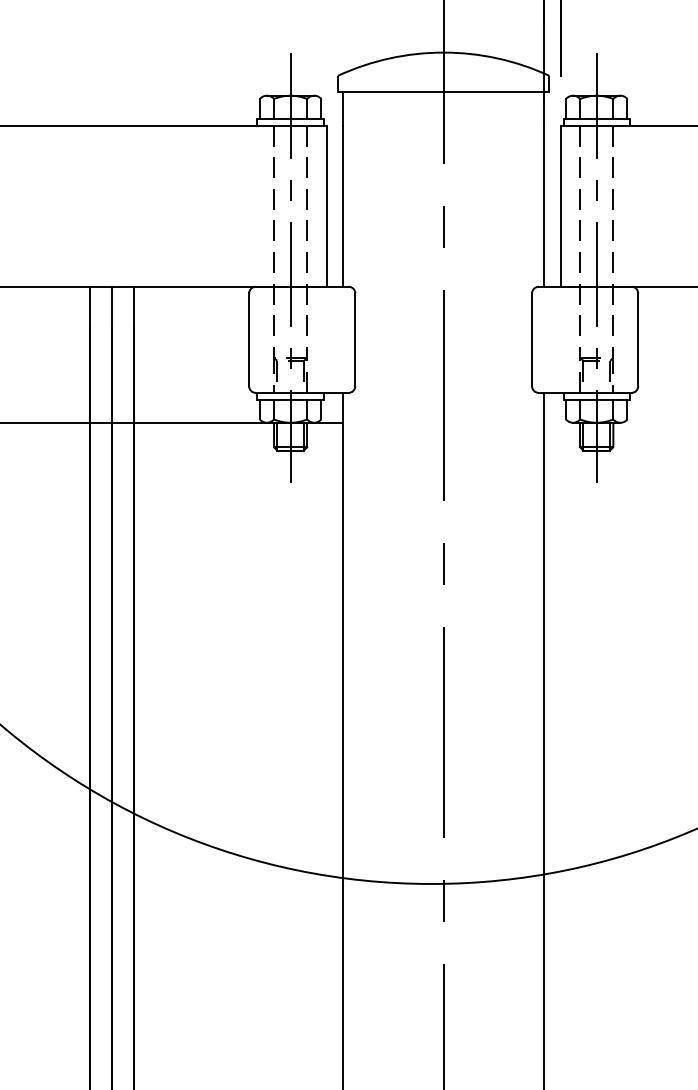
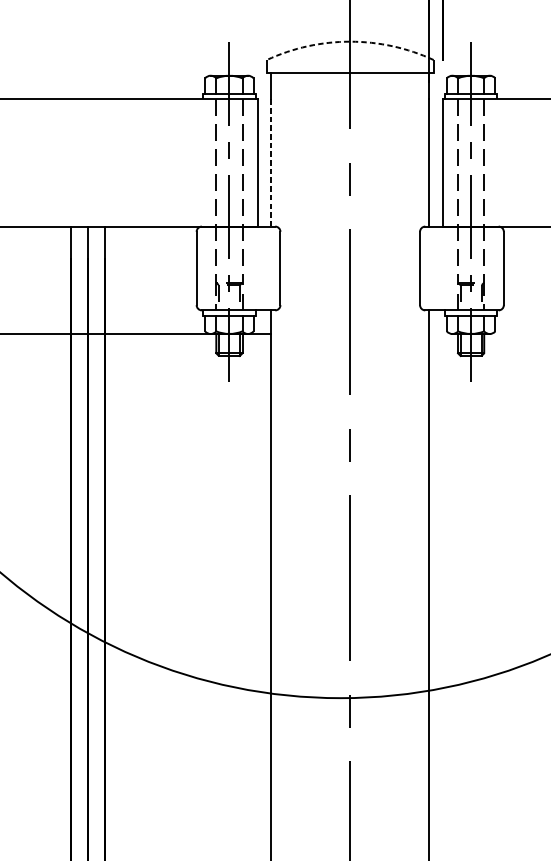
arc: (443, 52) -> (350, 41), solid -> dashed
line: (343, 206) -> (271, 163), solid -> dashed

